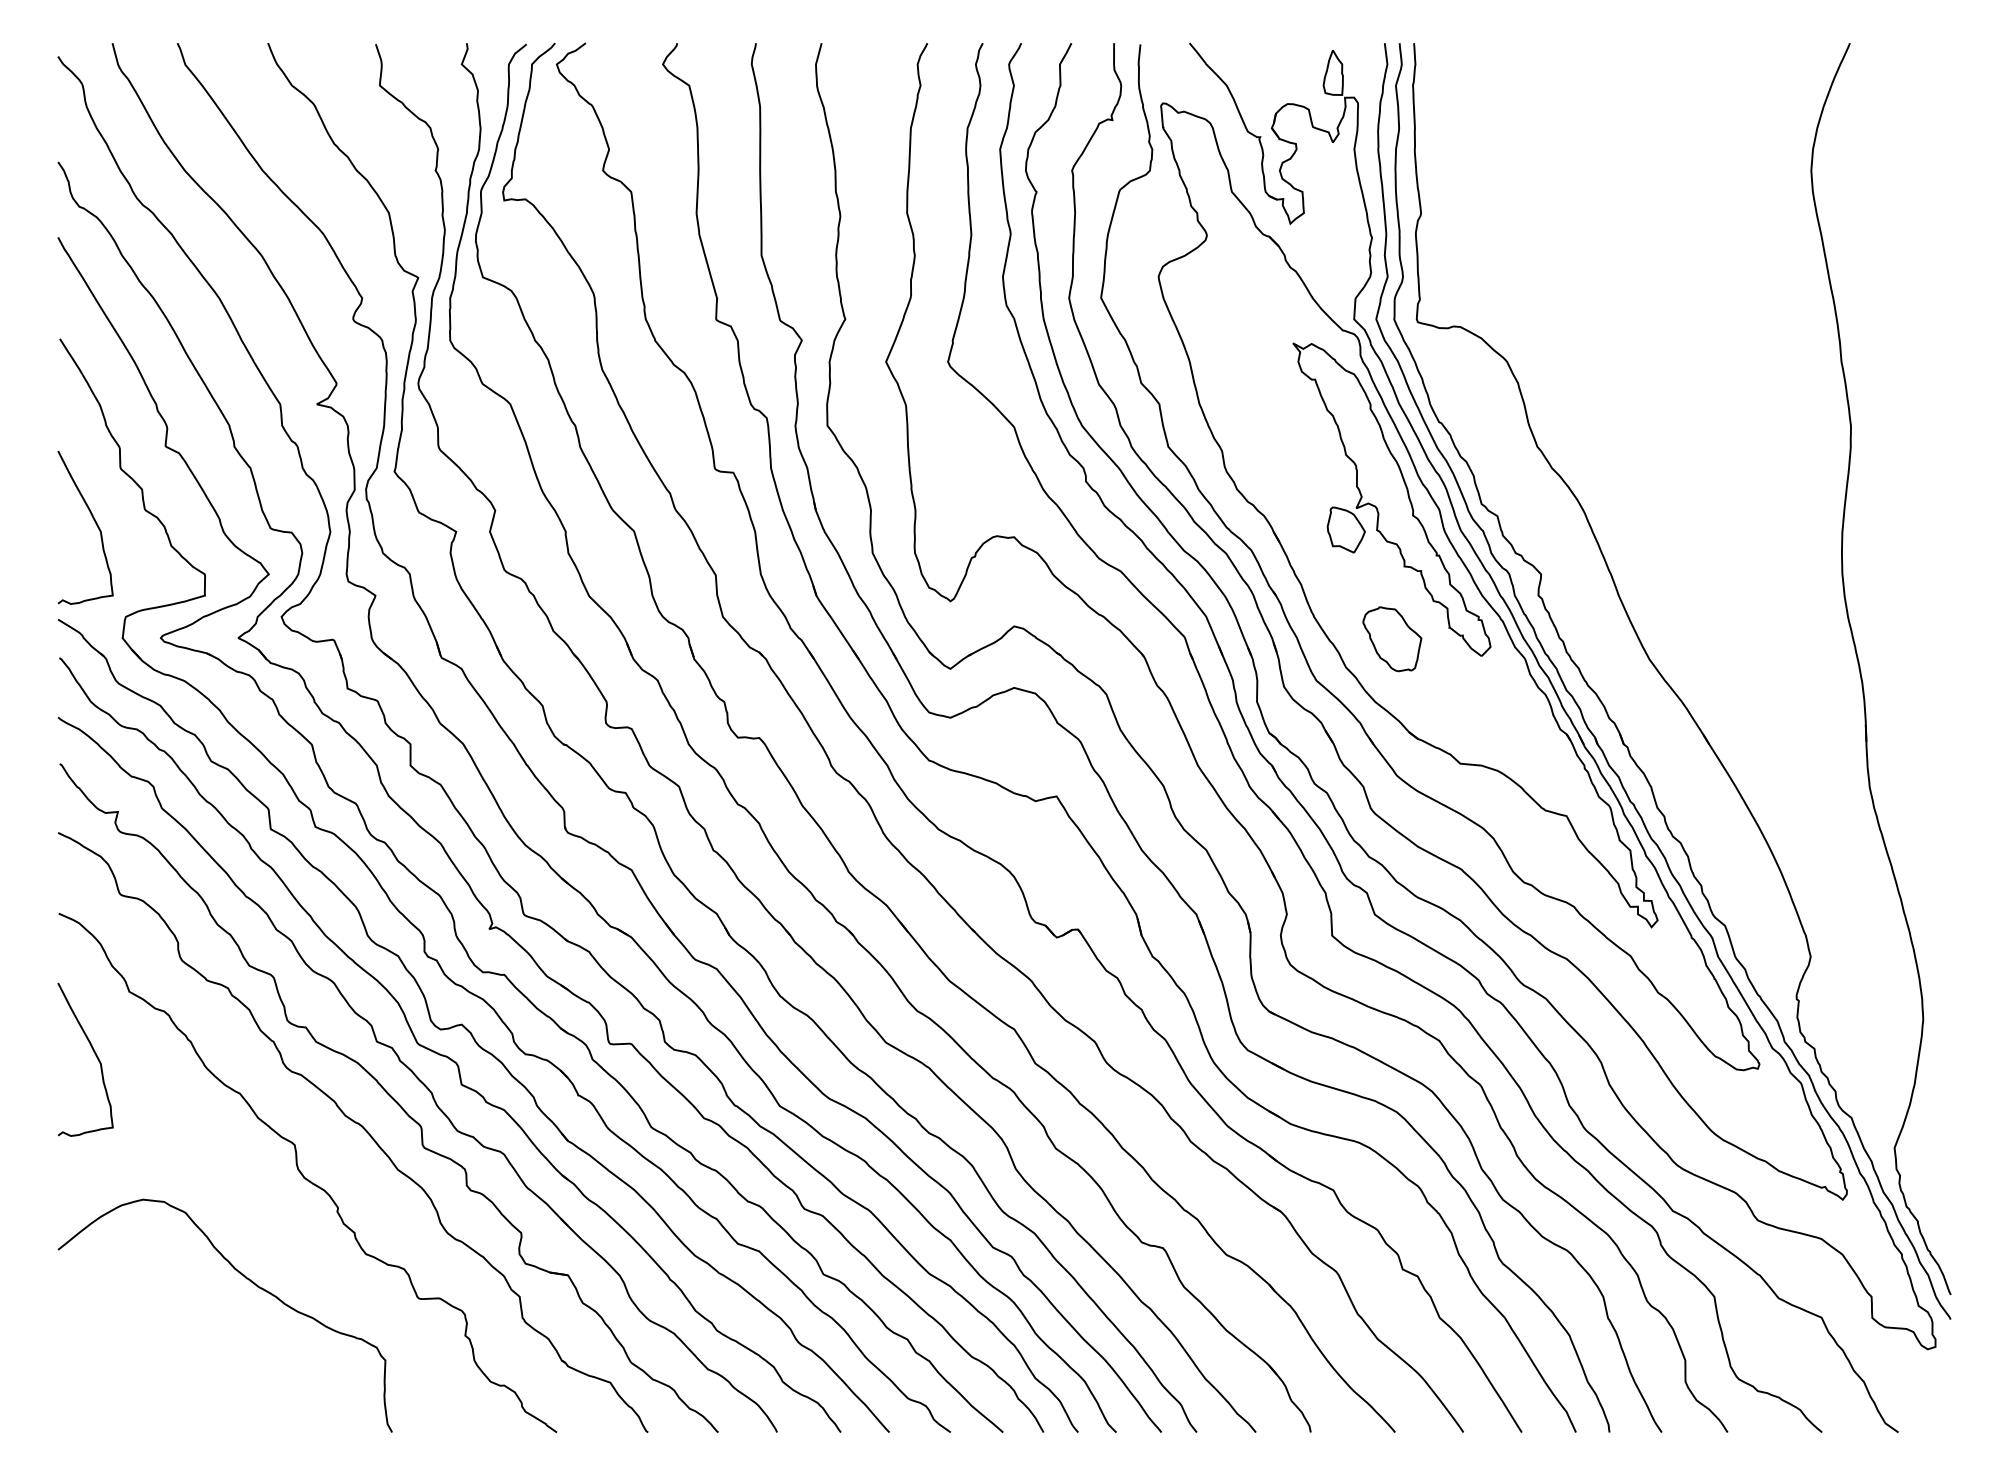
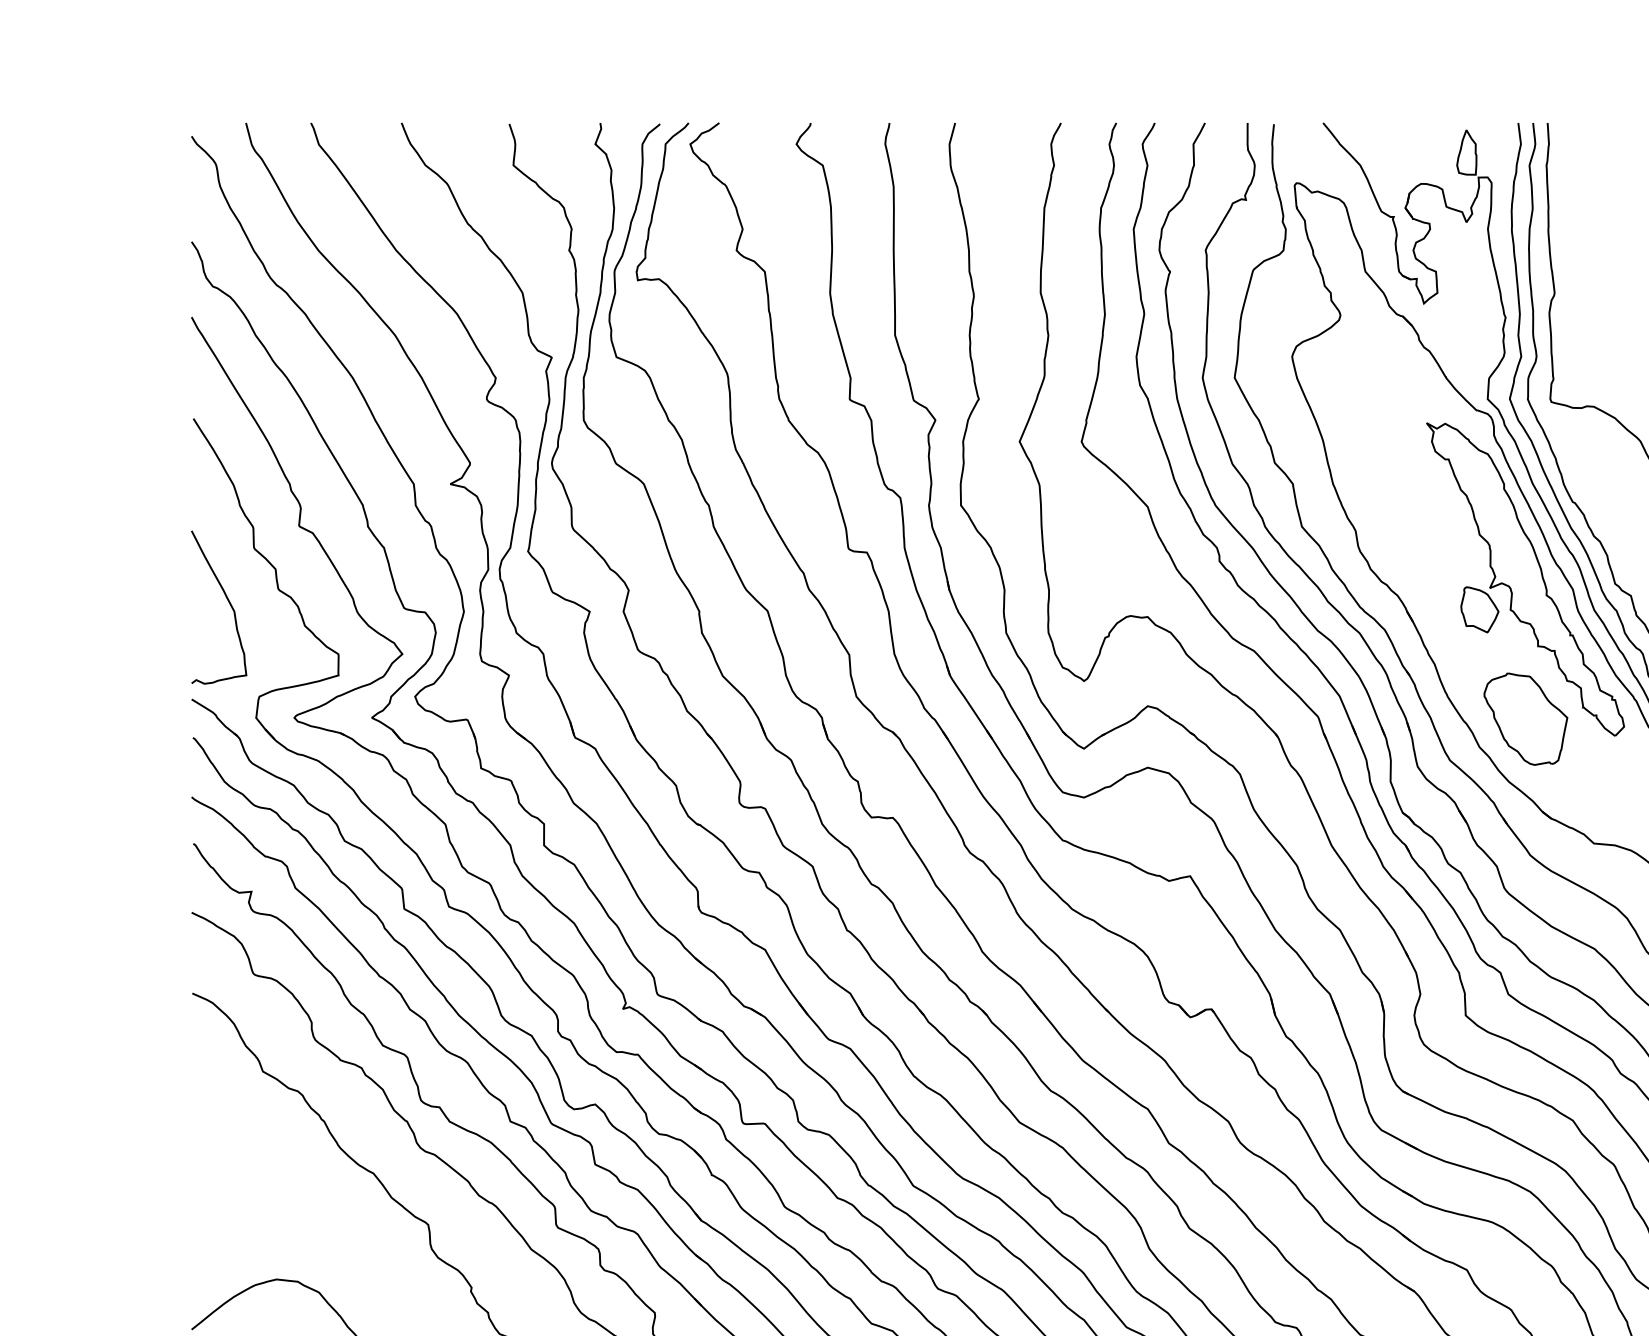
part: (1392, 638) -> (1526, 718), size x1.43
curve: (94, 1054) -> (228, 1134), removed

